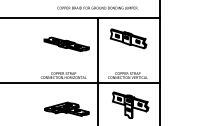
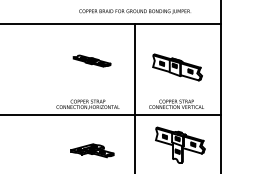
part: (128, 38) -> (177, 67), moved
part: (66, 43) -> (91, 60), size x0.6
part: (66, 108) -> (91, 149), size x0.7

